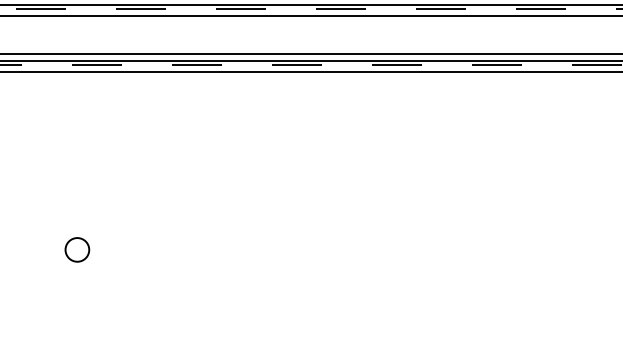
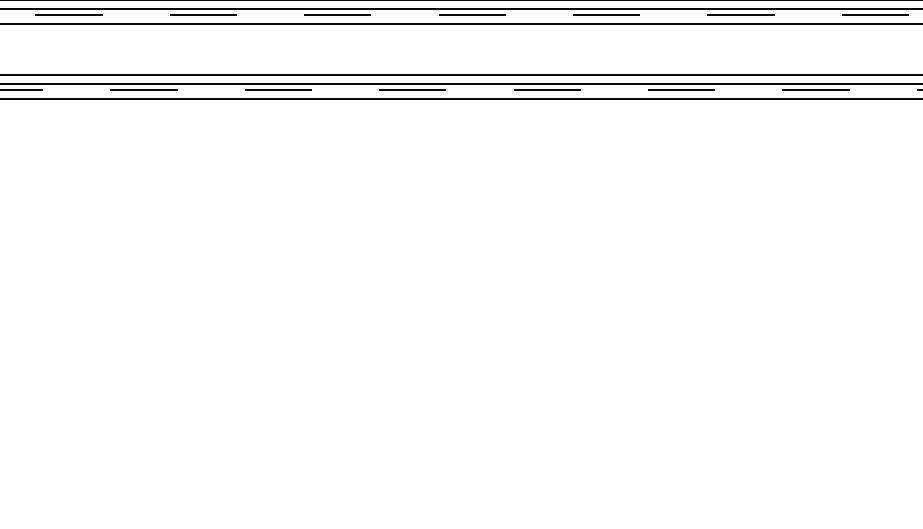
circle: (77, 250) -> (252, 338), removed

